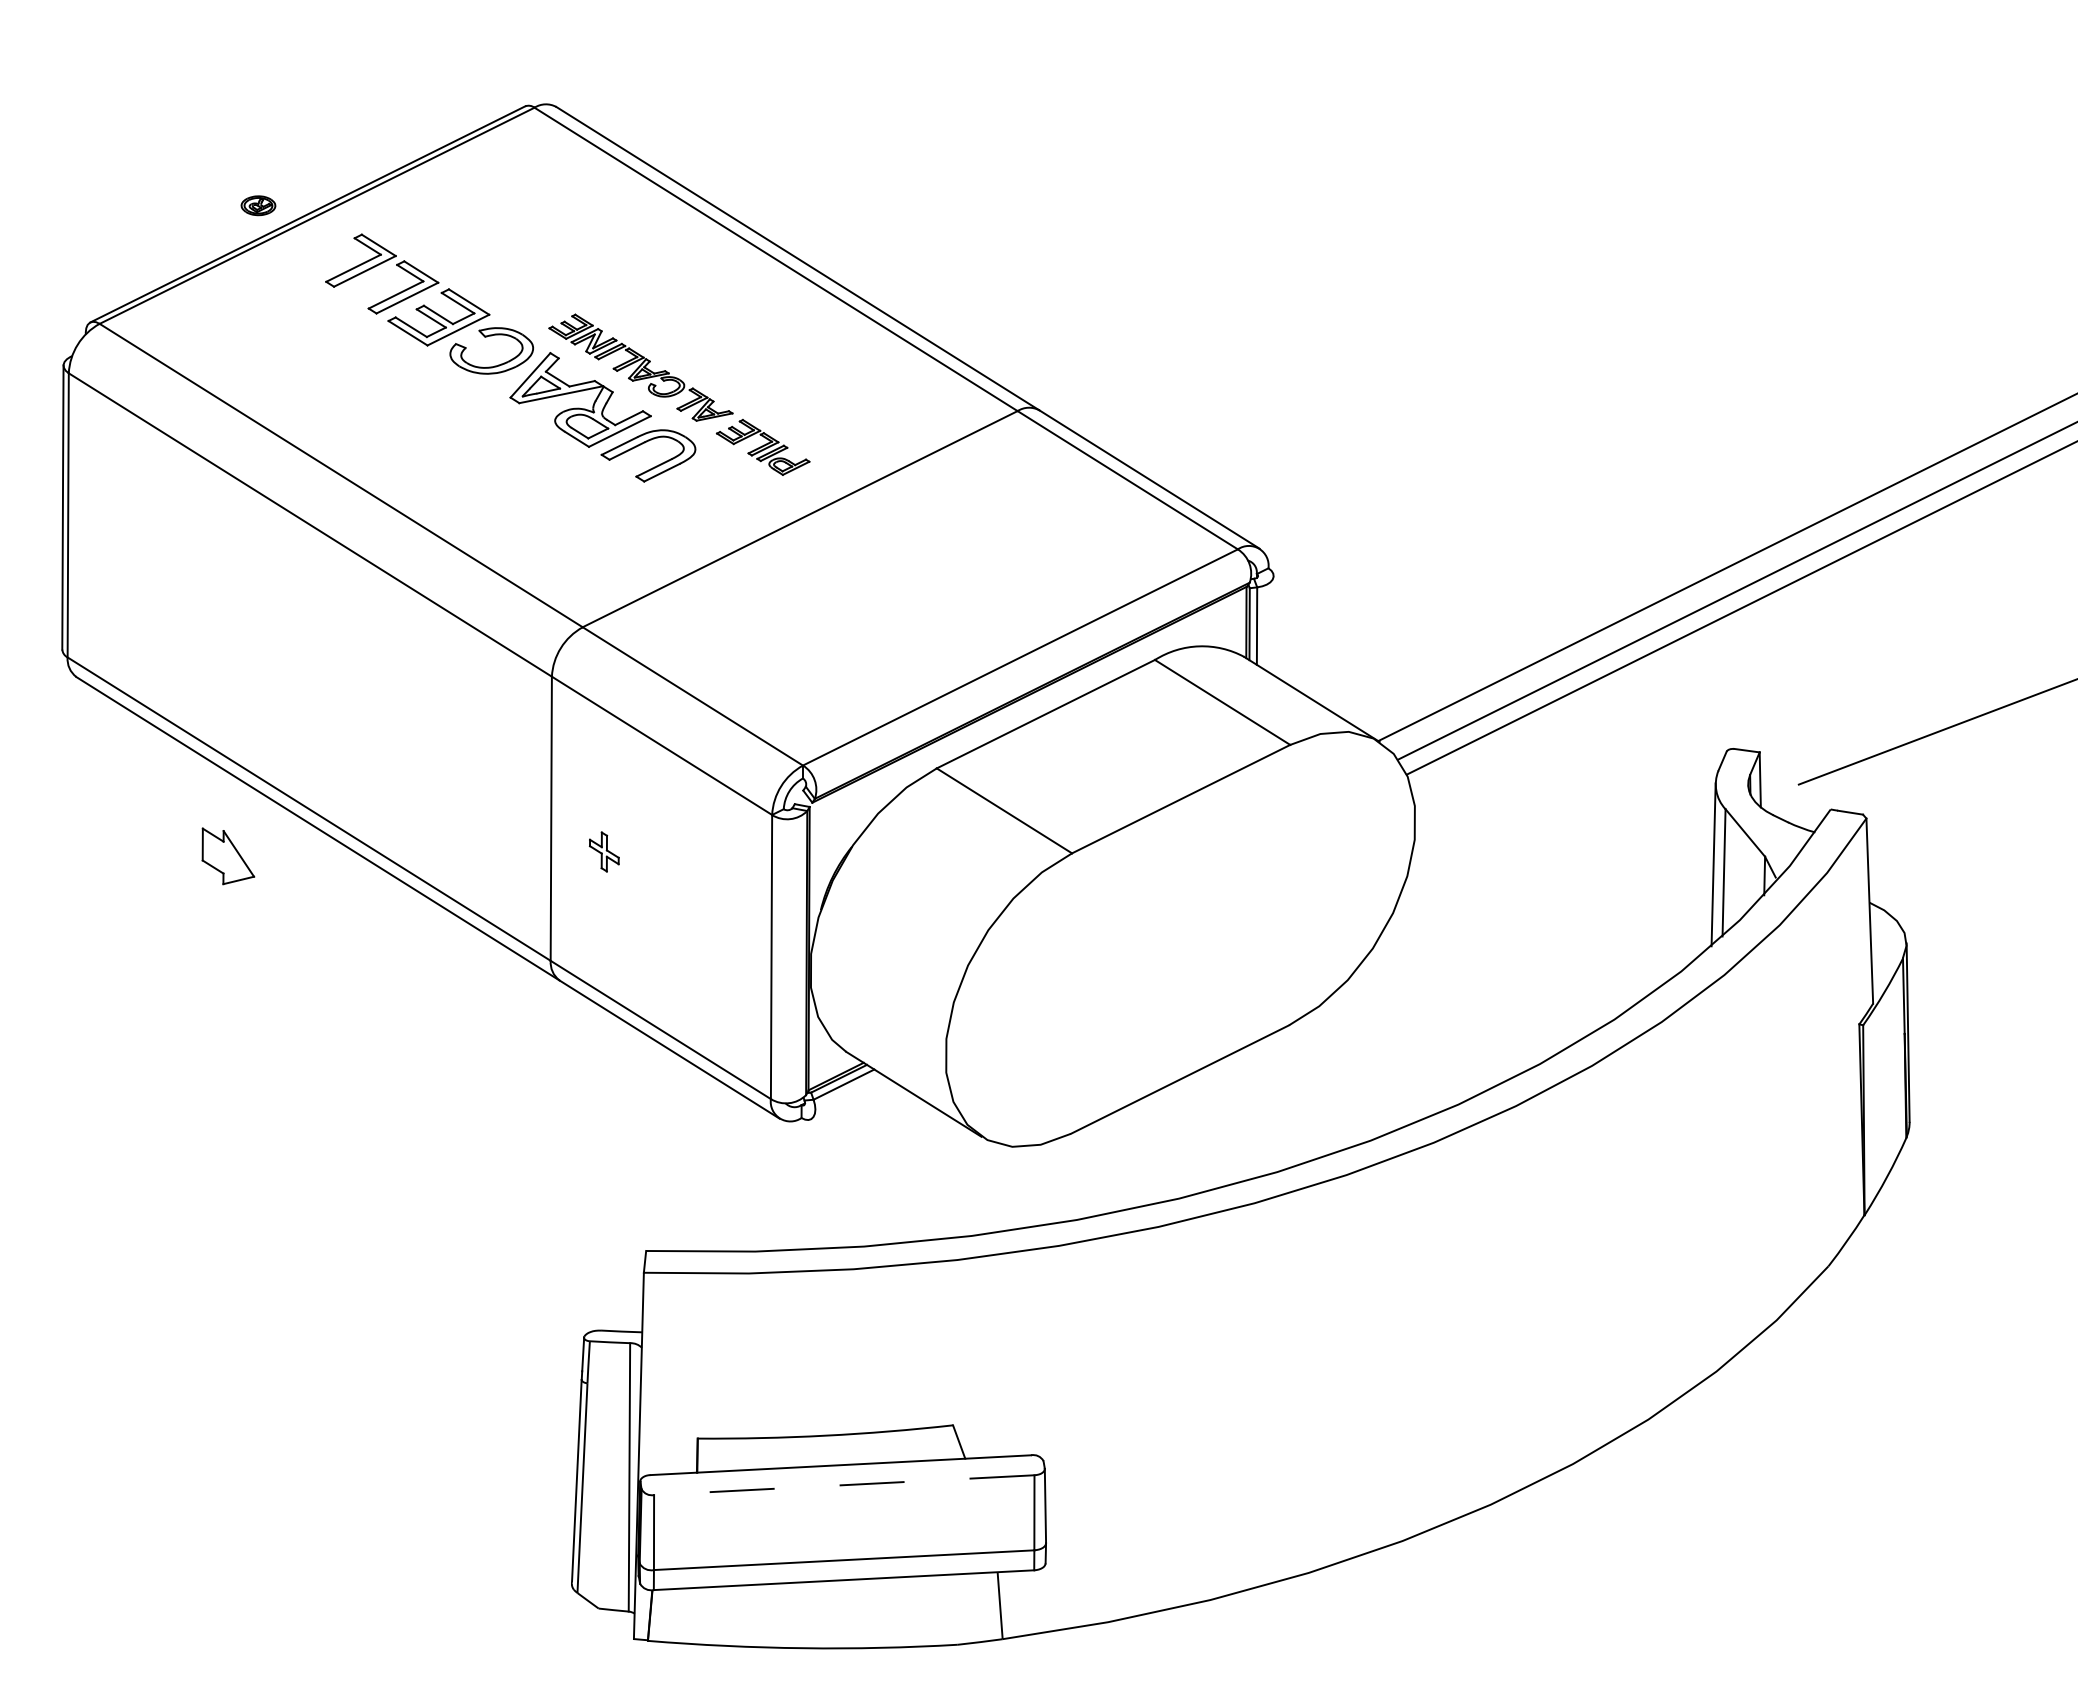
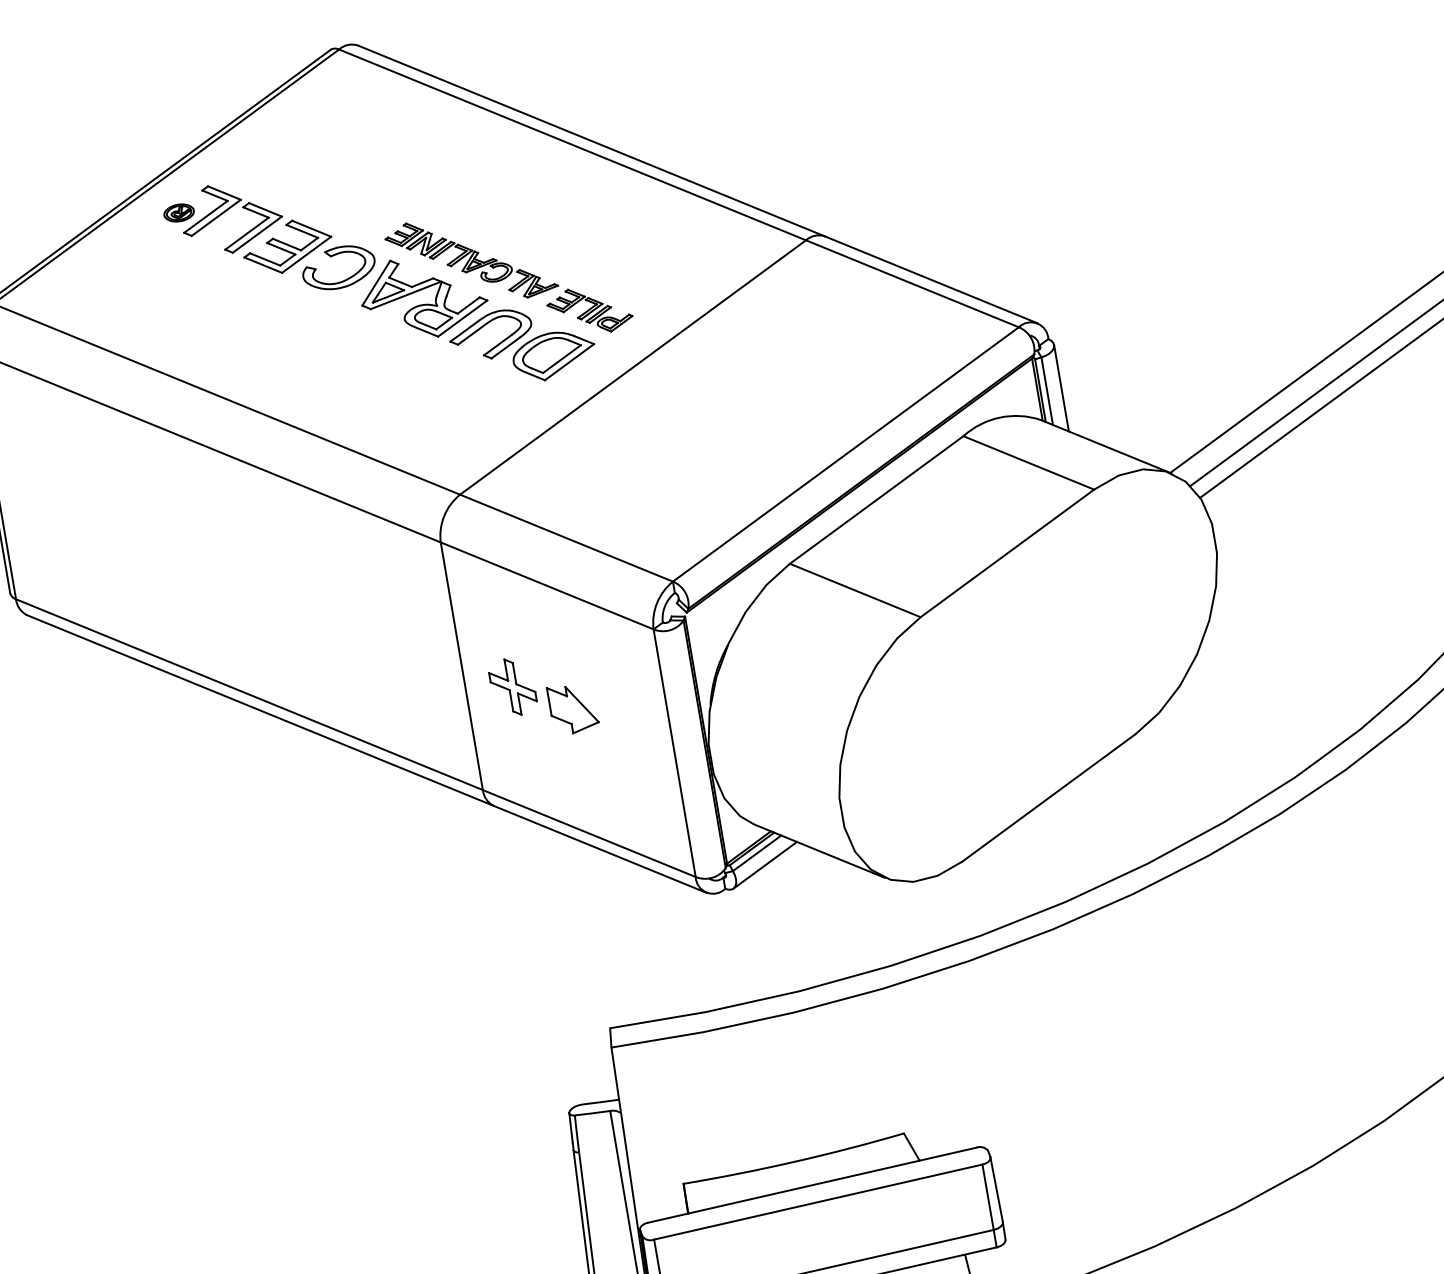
part: (258, 205) -> (179, 212), moved
part: (714, 490) -> (554, 355), added
line: (1273, 625) -> (1061, 388), added
part: (604, 851) -> (513, 686), size x1.67
part: (228, 856) -> (573, 708), moved
line: (850, 1099) -> (765, 865), added
line: (843, 1485) -> (817, 1202), dashed -> solid

